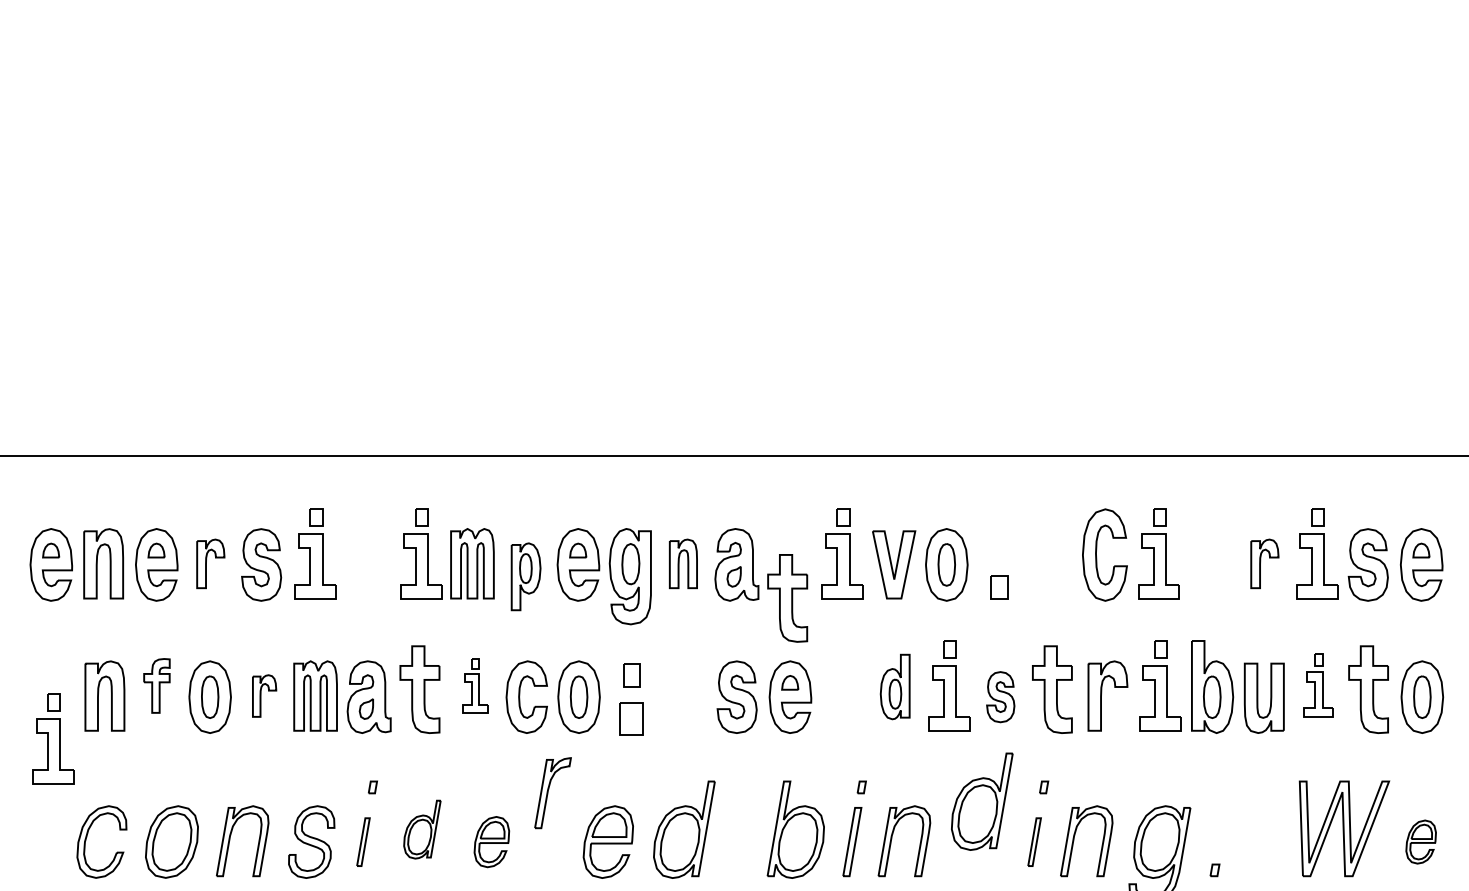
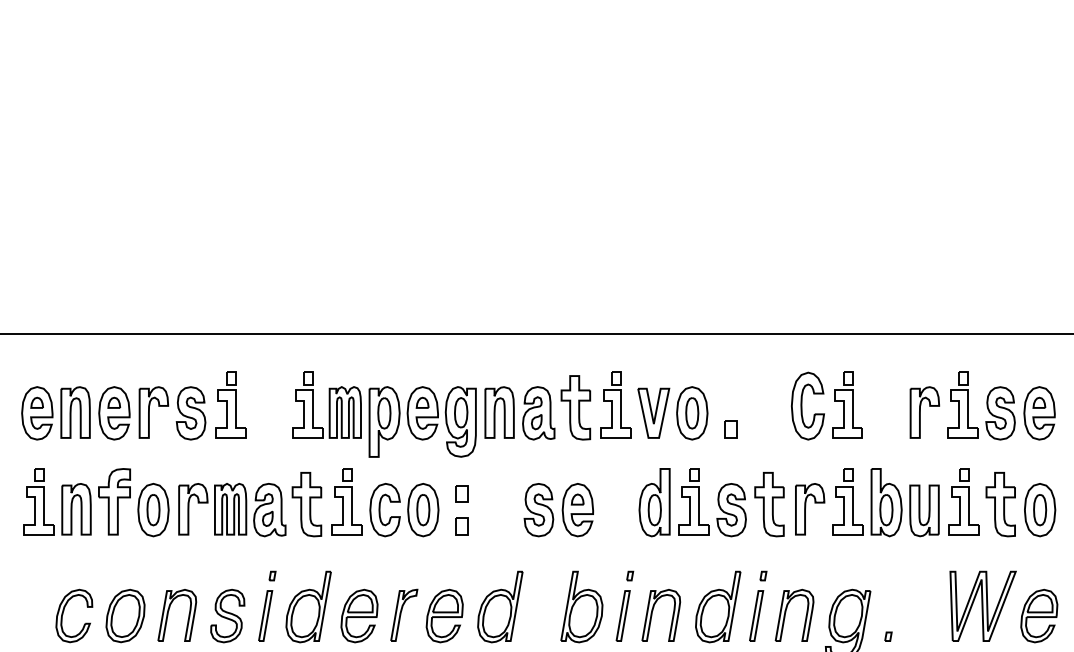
part: (210, 563) -> (153, 412), size x1.43
part: (683, 563) -> (499, 412), size x1.43
part: (1264, 563) -> (924, 412), size x1.43
part: (525, 576) -> (384, 421), size x1.43
part: (787, 598) -> (575, 407), moved
part: (156, 685) -> (114, 501), size x1.67
part: (475, 685) -> (347, 501), size x1.67
part: (1318, 685) -> (964, 501), size x1.43
part: (894, 686) -> (654, 502), size x1.43
part: (264, 695) -> (193, 508), size x1.67
part: (1000, 696) -> (731, 509), size x1.43
part: (631, 719) -> (461, 526), size x0.71
part: (53, 738) -> (38, 501), moved
part: (552, 793) -> (403, 615), moved
part: (982, 801) -> (718, 606), moved
part: (422, 829) -> (308, 606), size x1.67
part: (491, 841) -> (359, 615), size x1.43
part: (1420, 841) -> (1038, 615), size x1.67
part: (363, 842) -> (265, 616), size x1.43
part: (1034, 842) -> (756, 616), size x1.43

